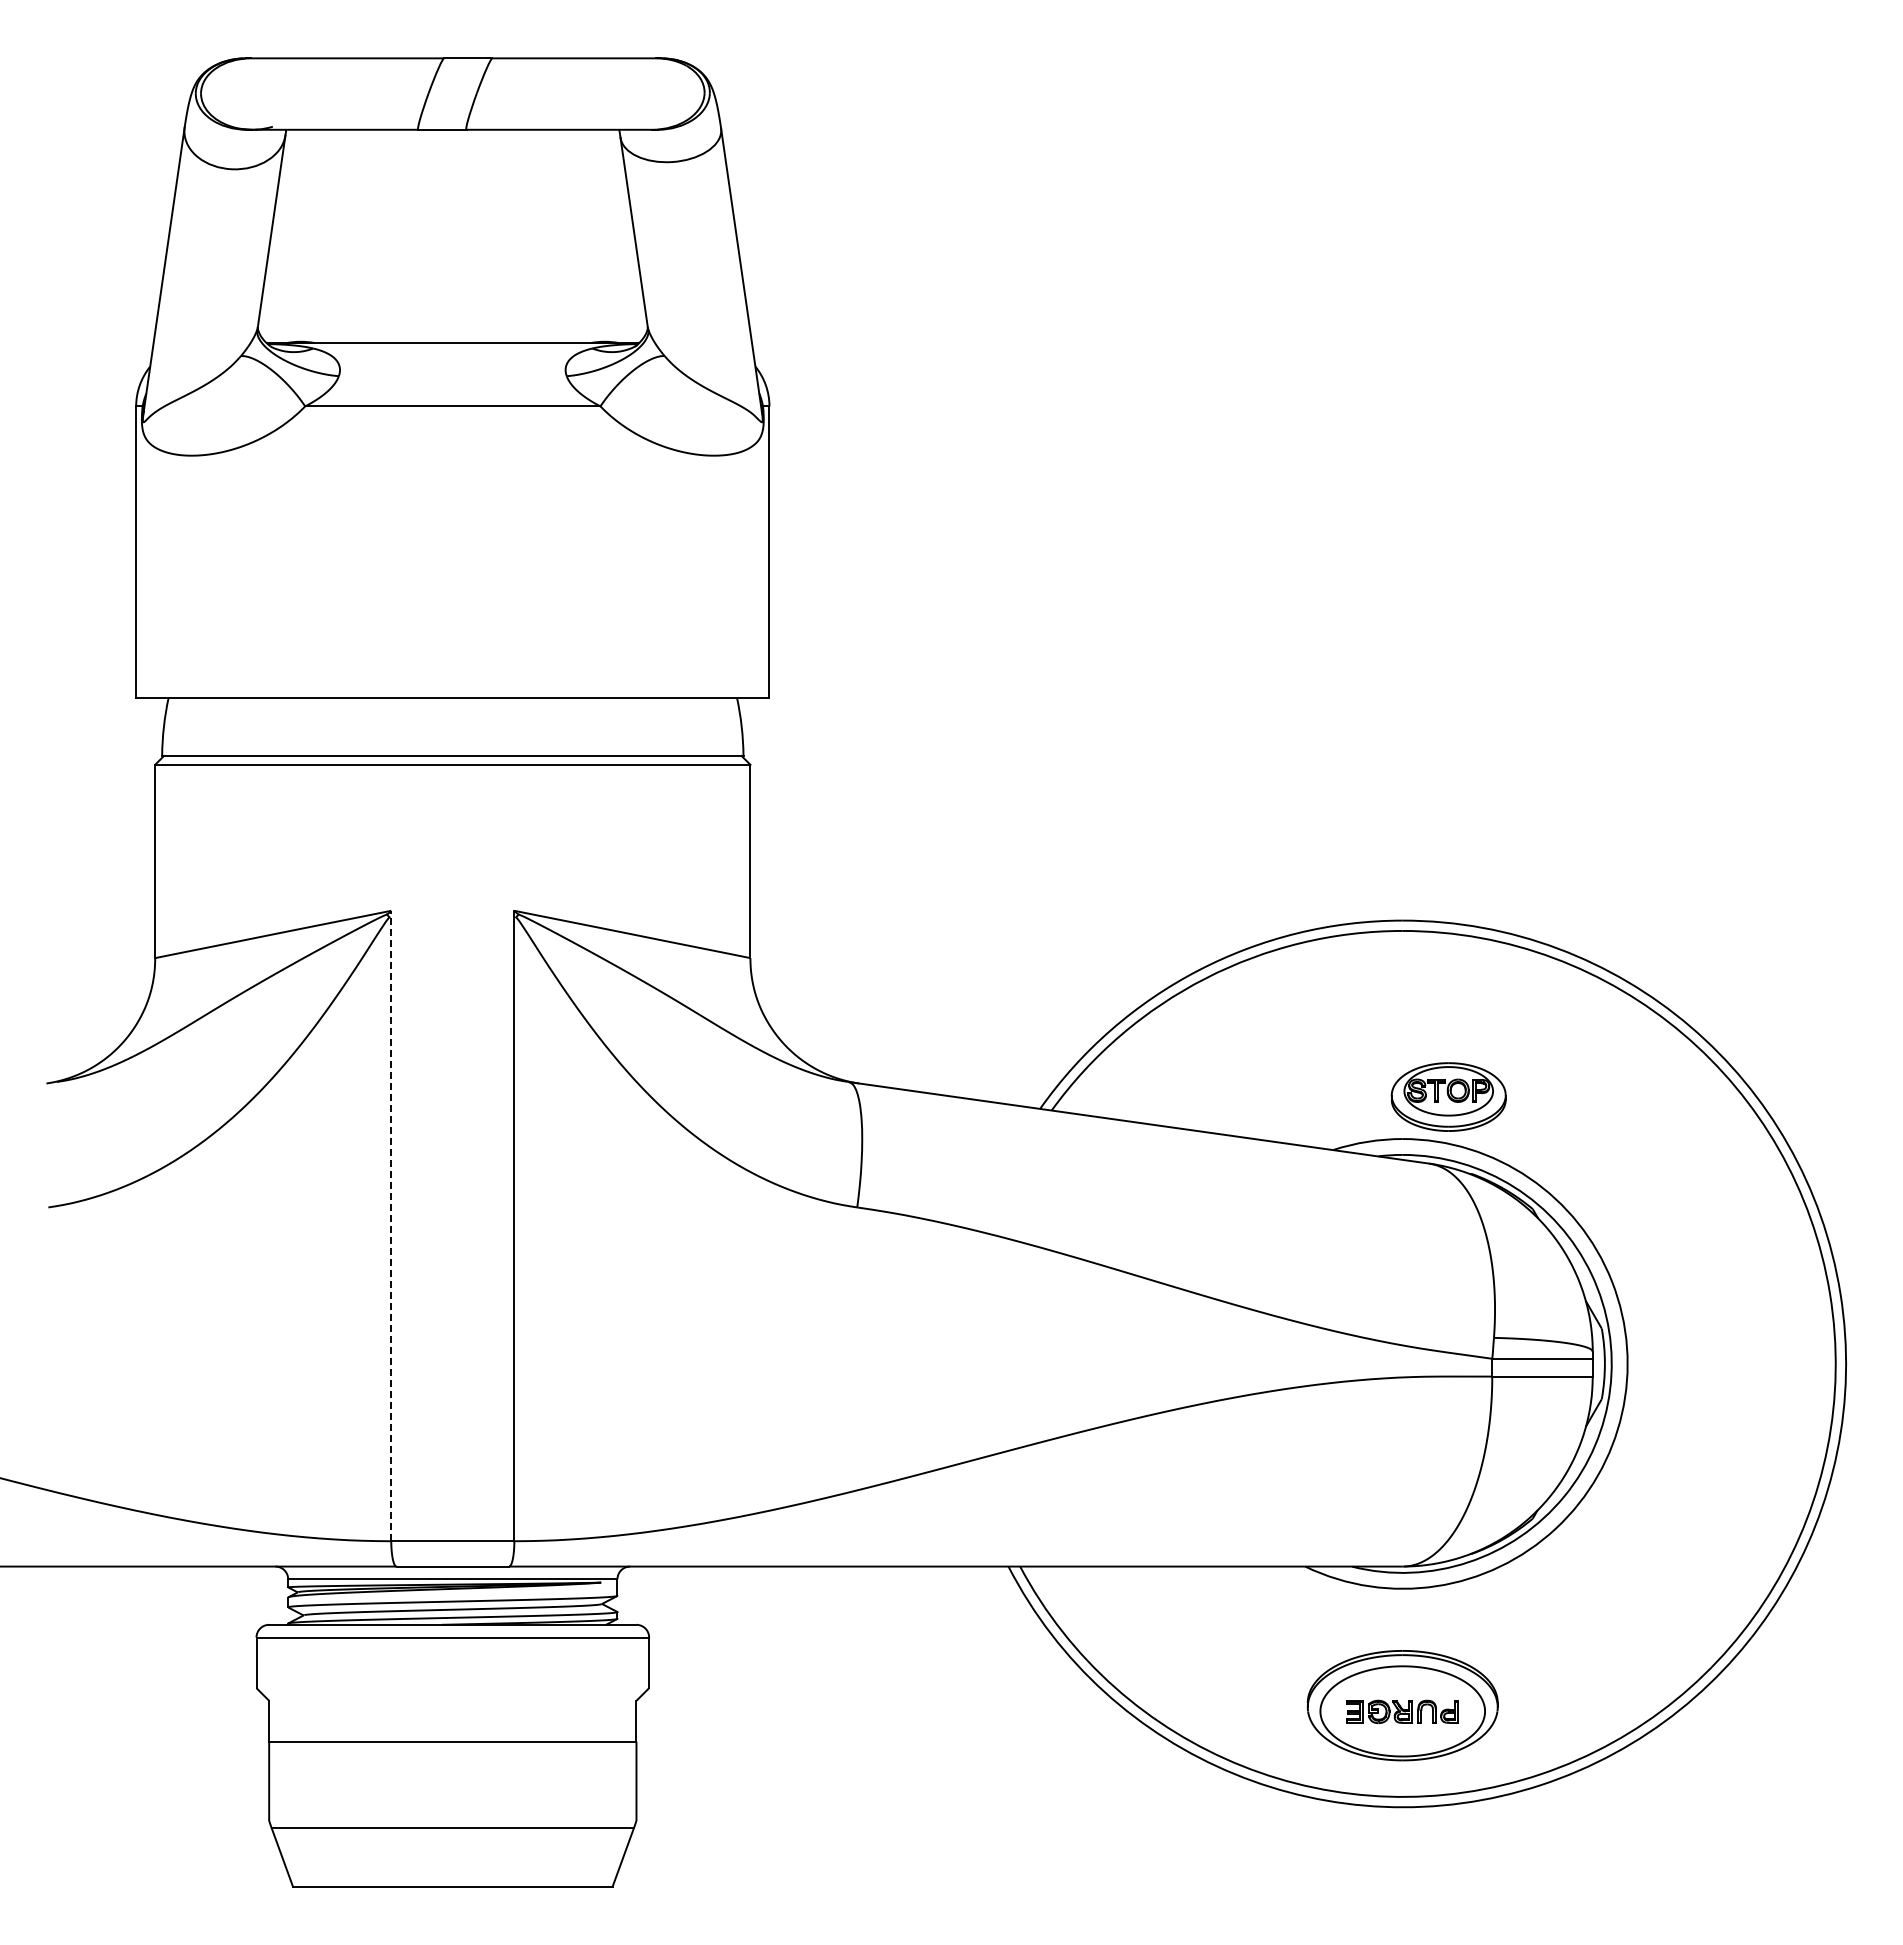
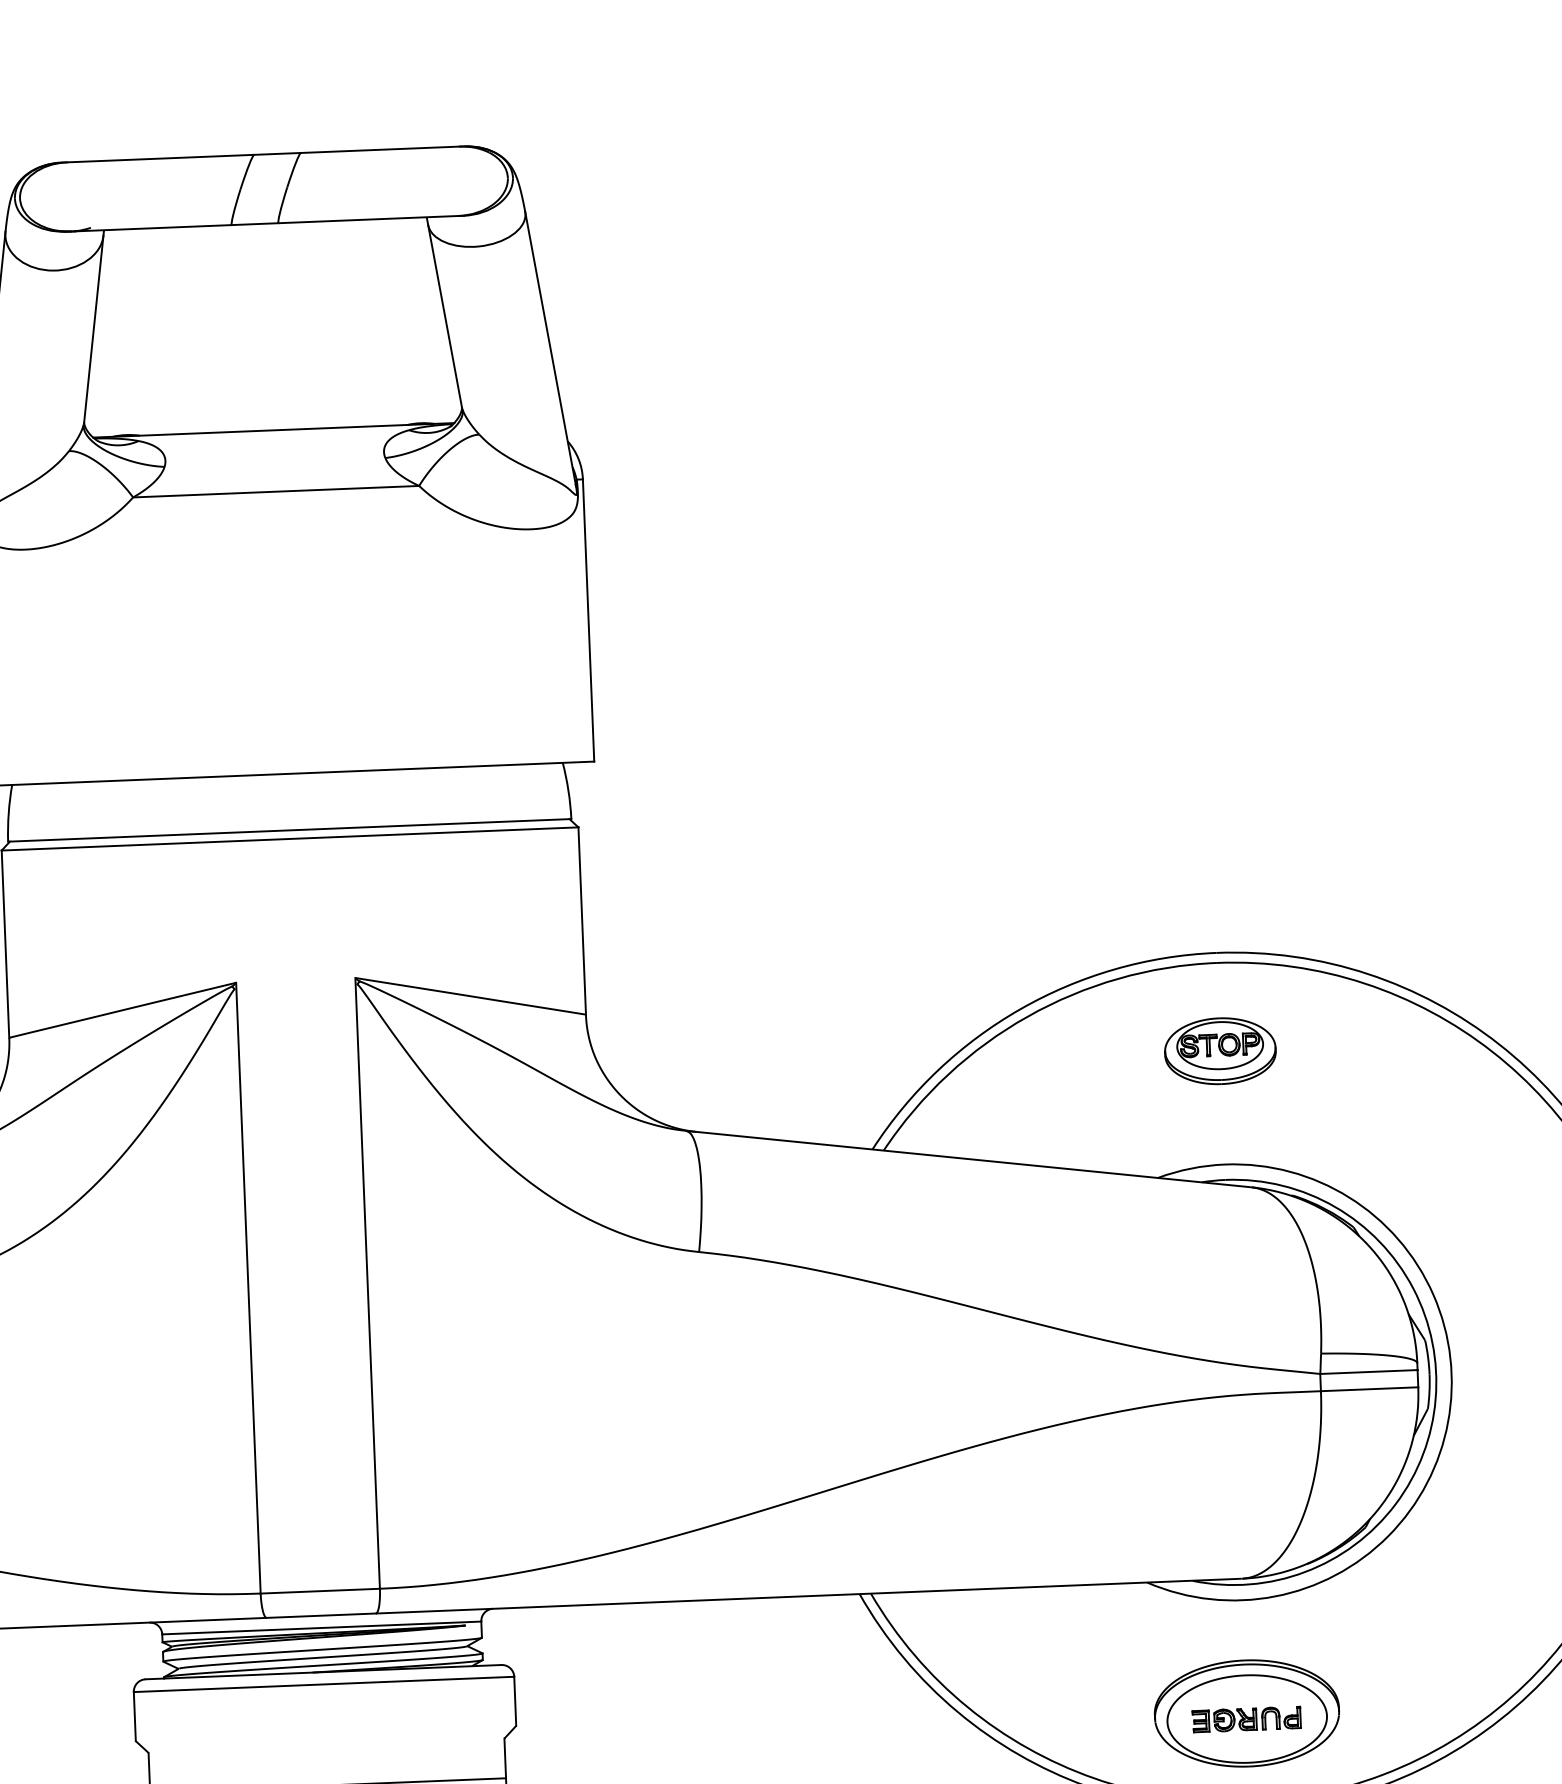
part: (1448, 1096) -> (1220, 1050), moved
line: (391, 1225) -> (248, 1287), dashed -> solid

